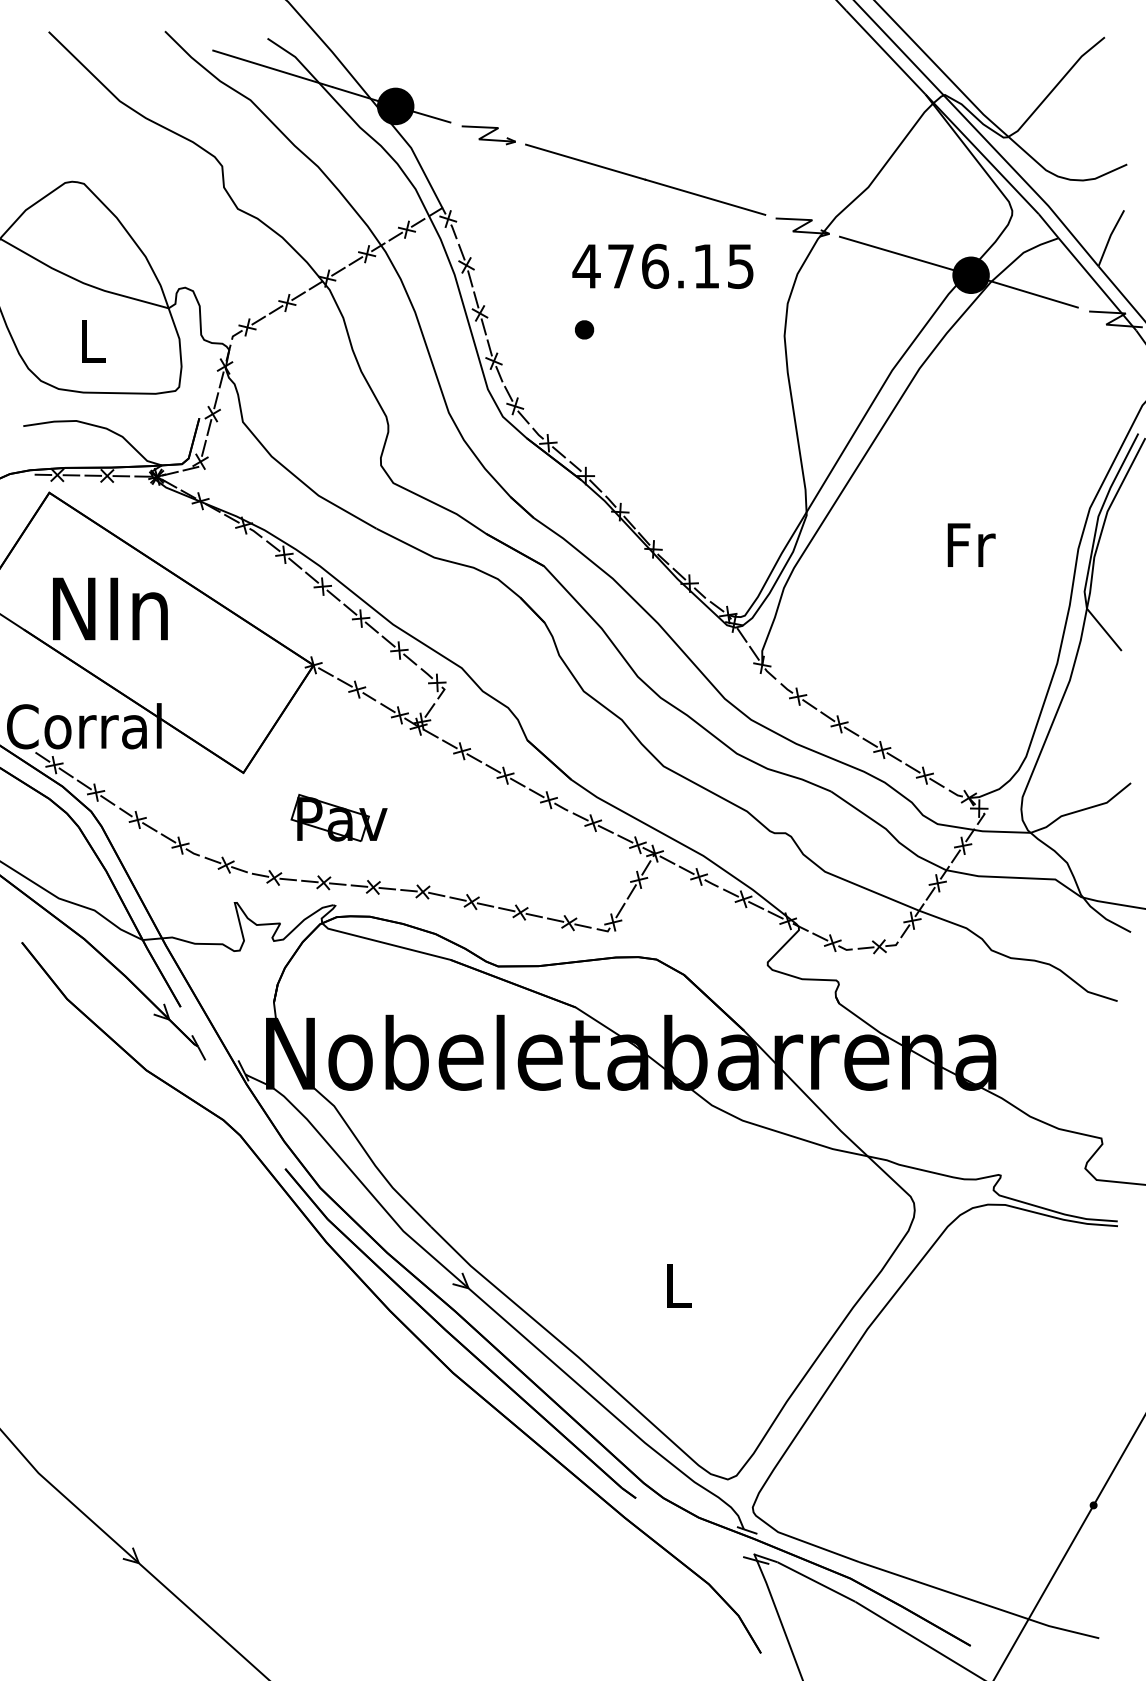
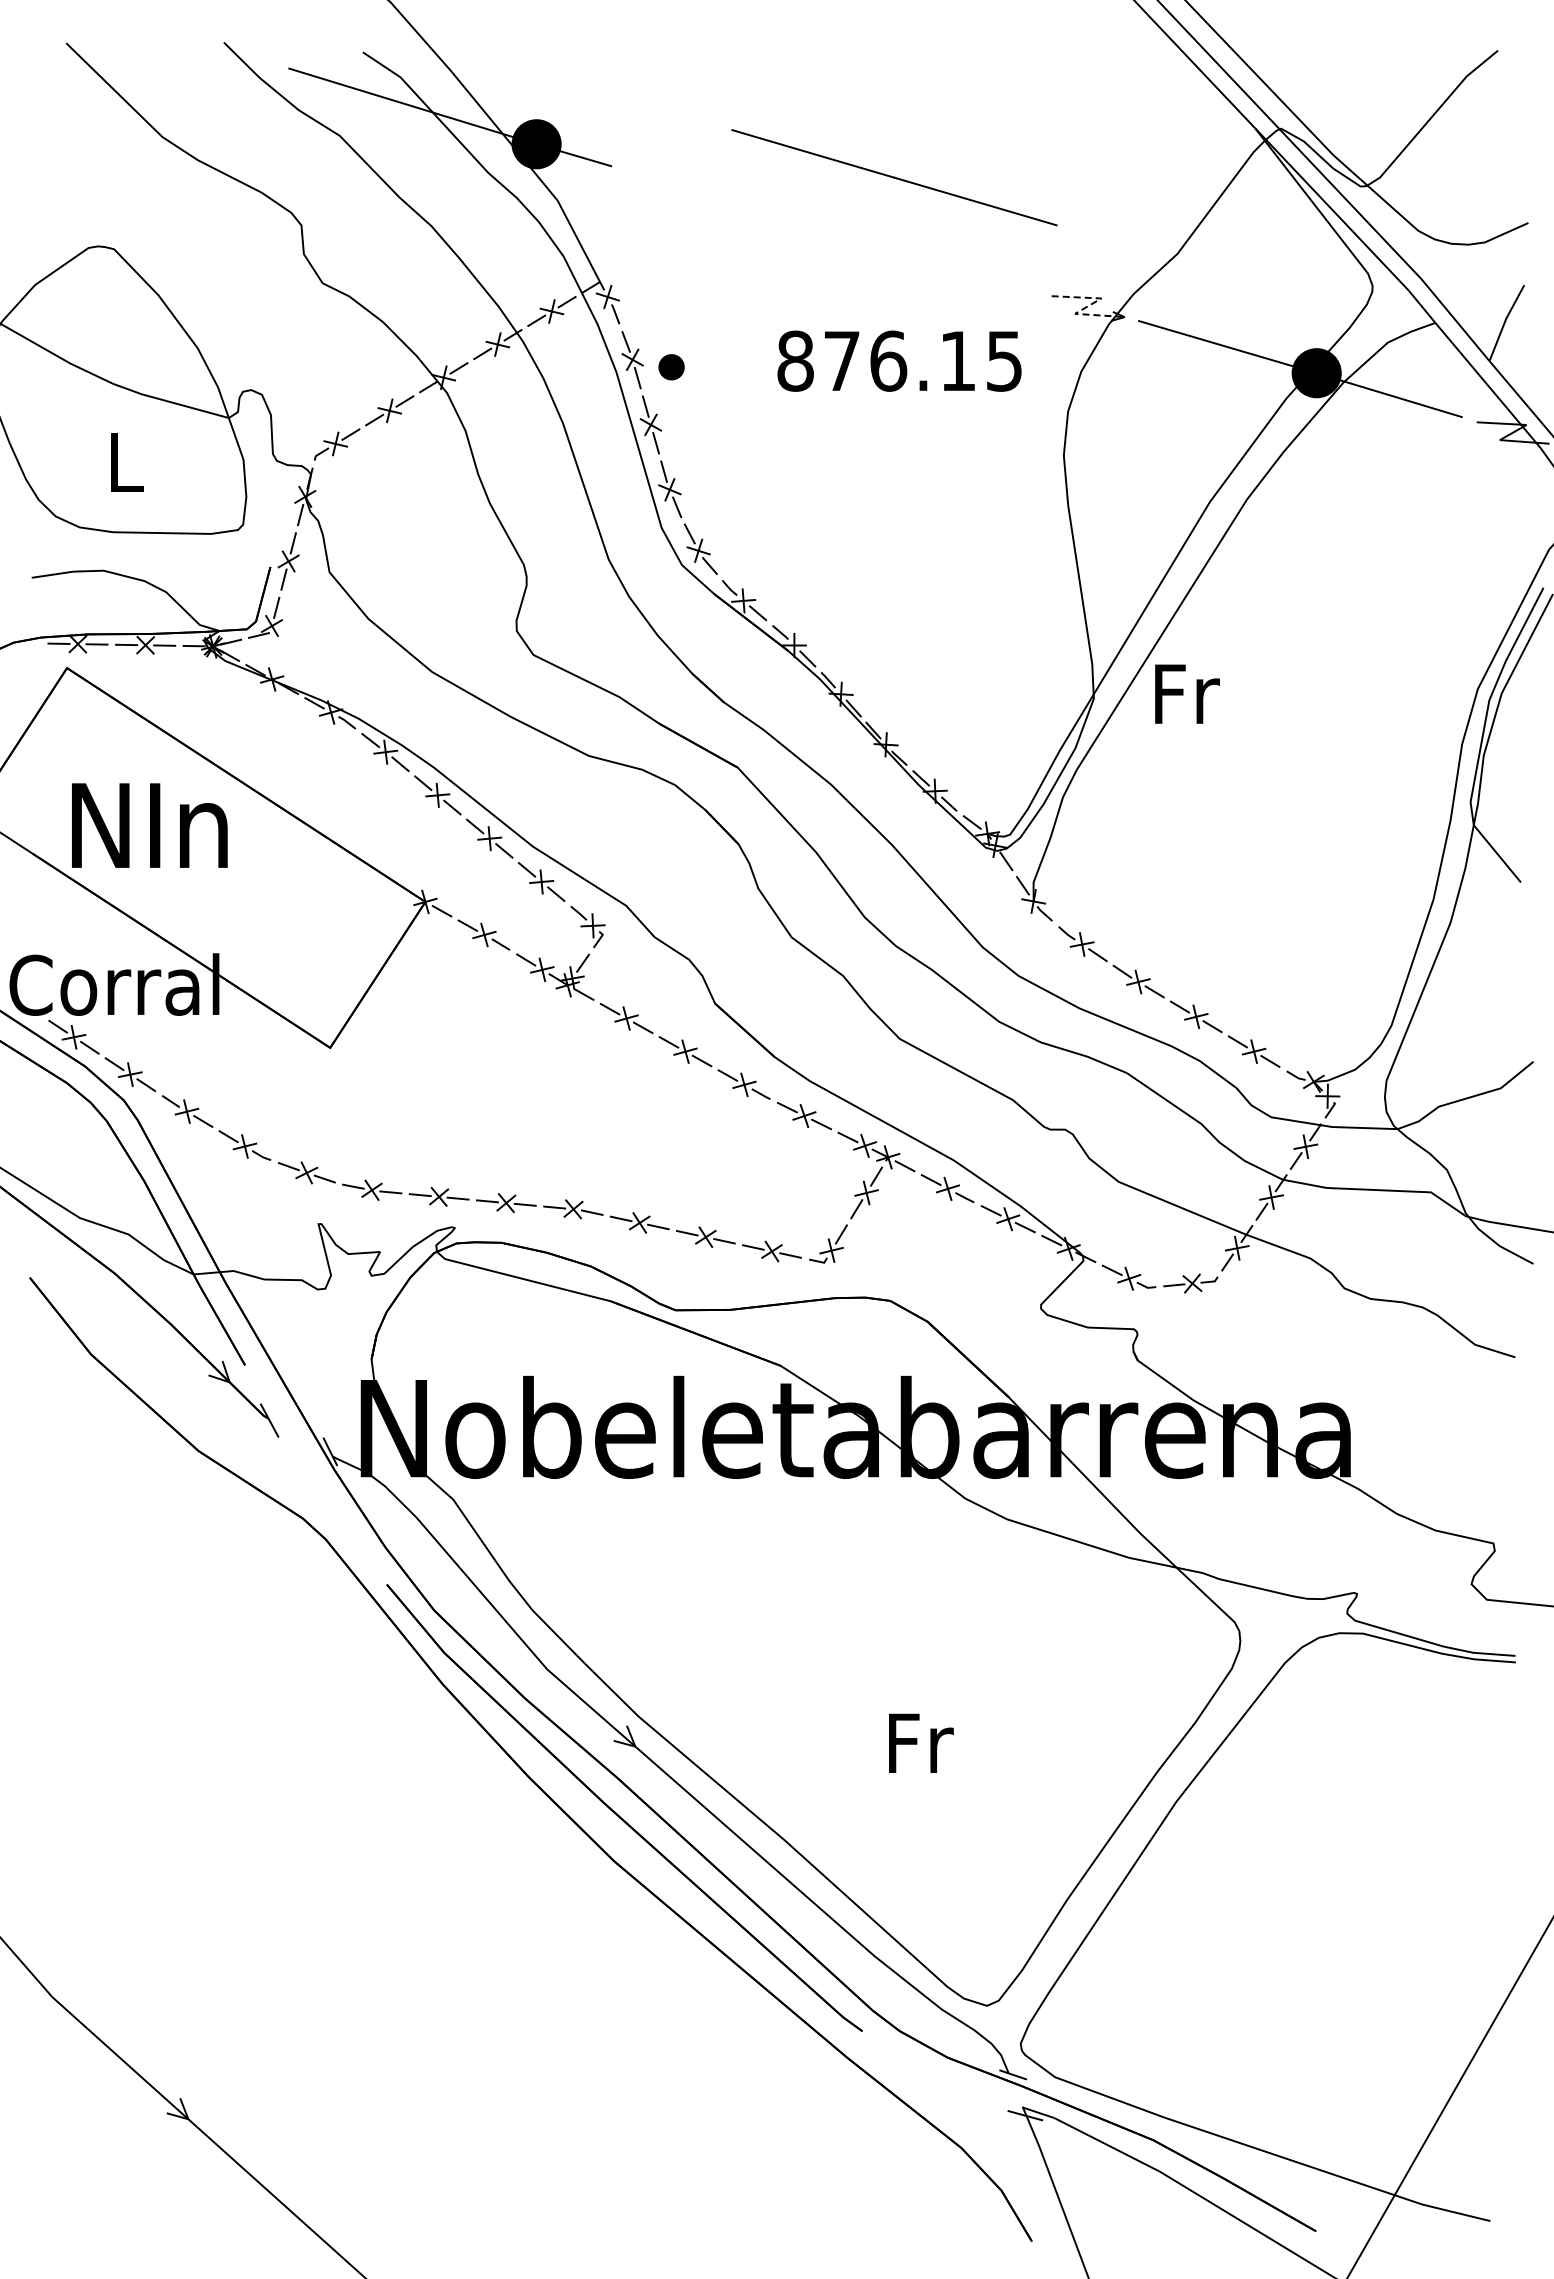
part: (488, 135) -> (662, 183), removed
line: (645, 179) -> (894, 177), moved
line: (802, 226) -> (1087, 306), solid -> dashed
text: (586, 265) -> (795, 360), 476.15 -> 876.15
part: (584, 330) -> (671, 367), moved
text: (971, 544) -> (1187, 693), moved
part: (338, 817) -> (459, 1108), removed
text: (679, 1285) -> (921, 1742), L -> Fr
fill: (1093, 1505) -> (1482, 2040), removed

